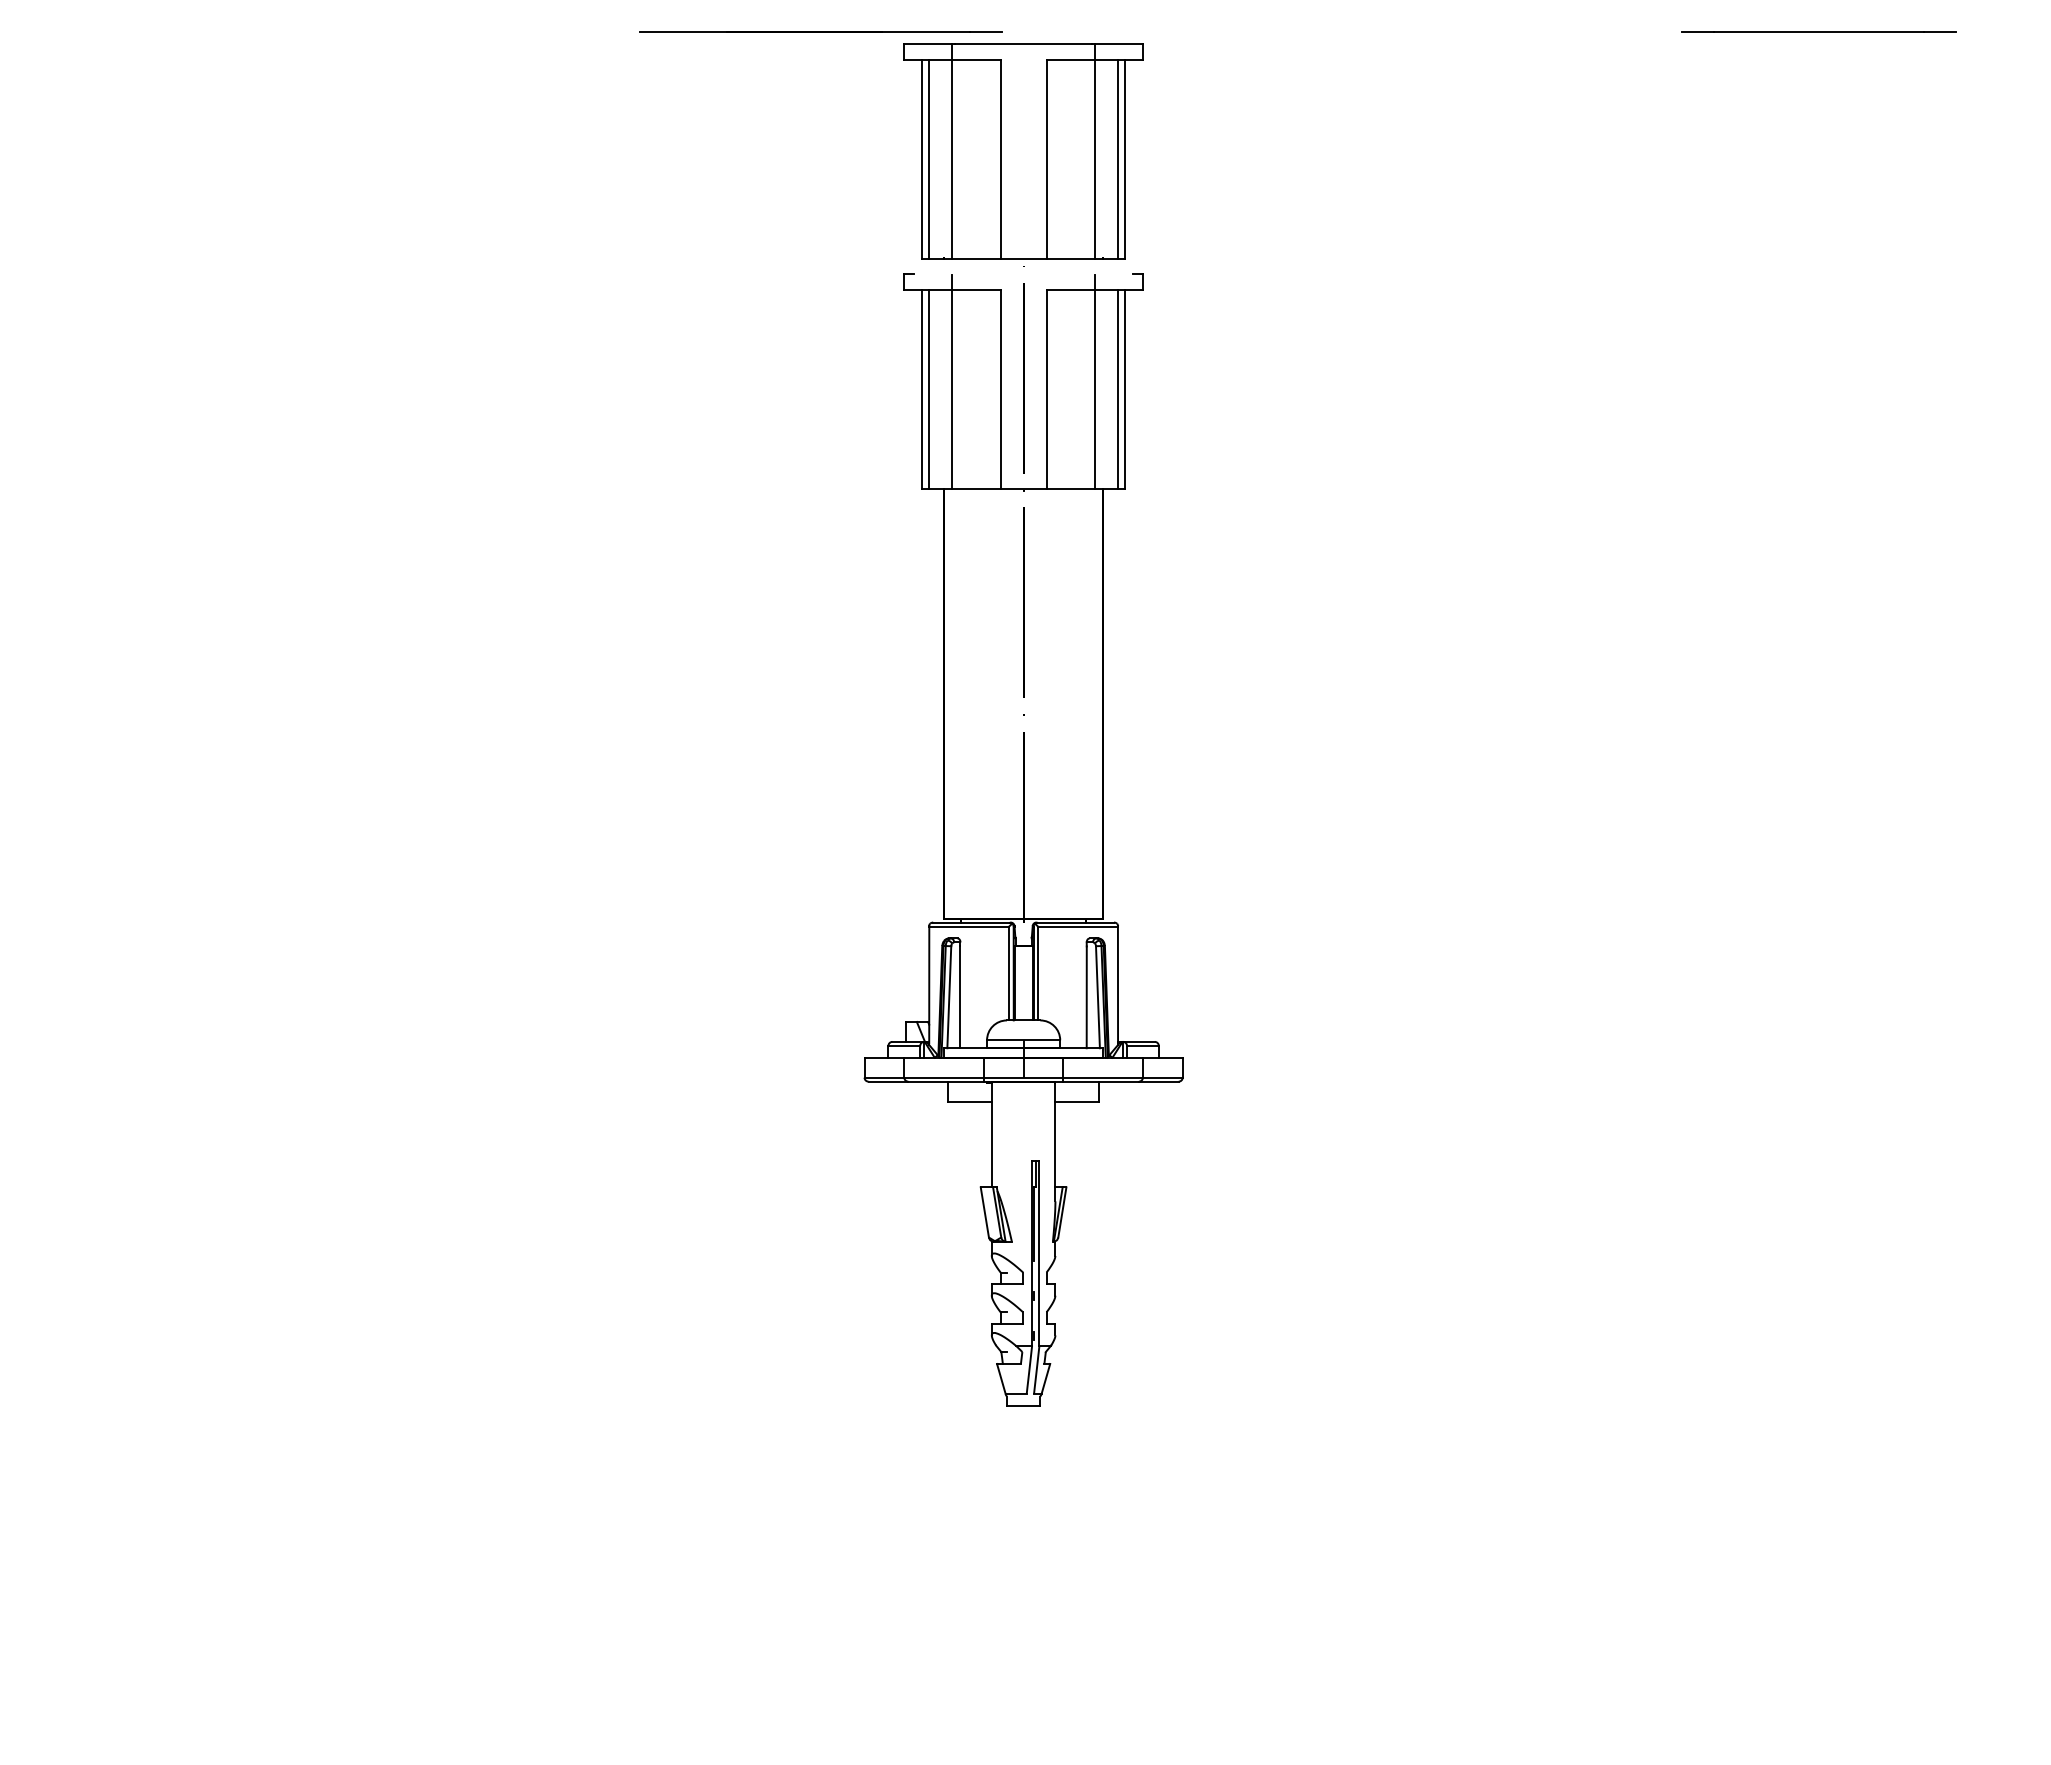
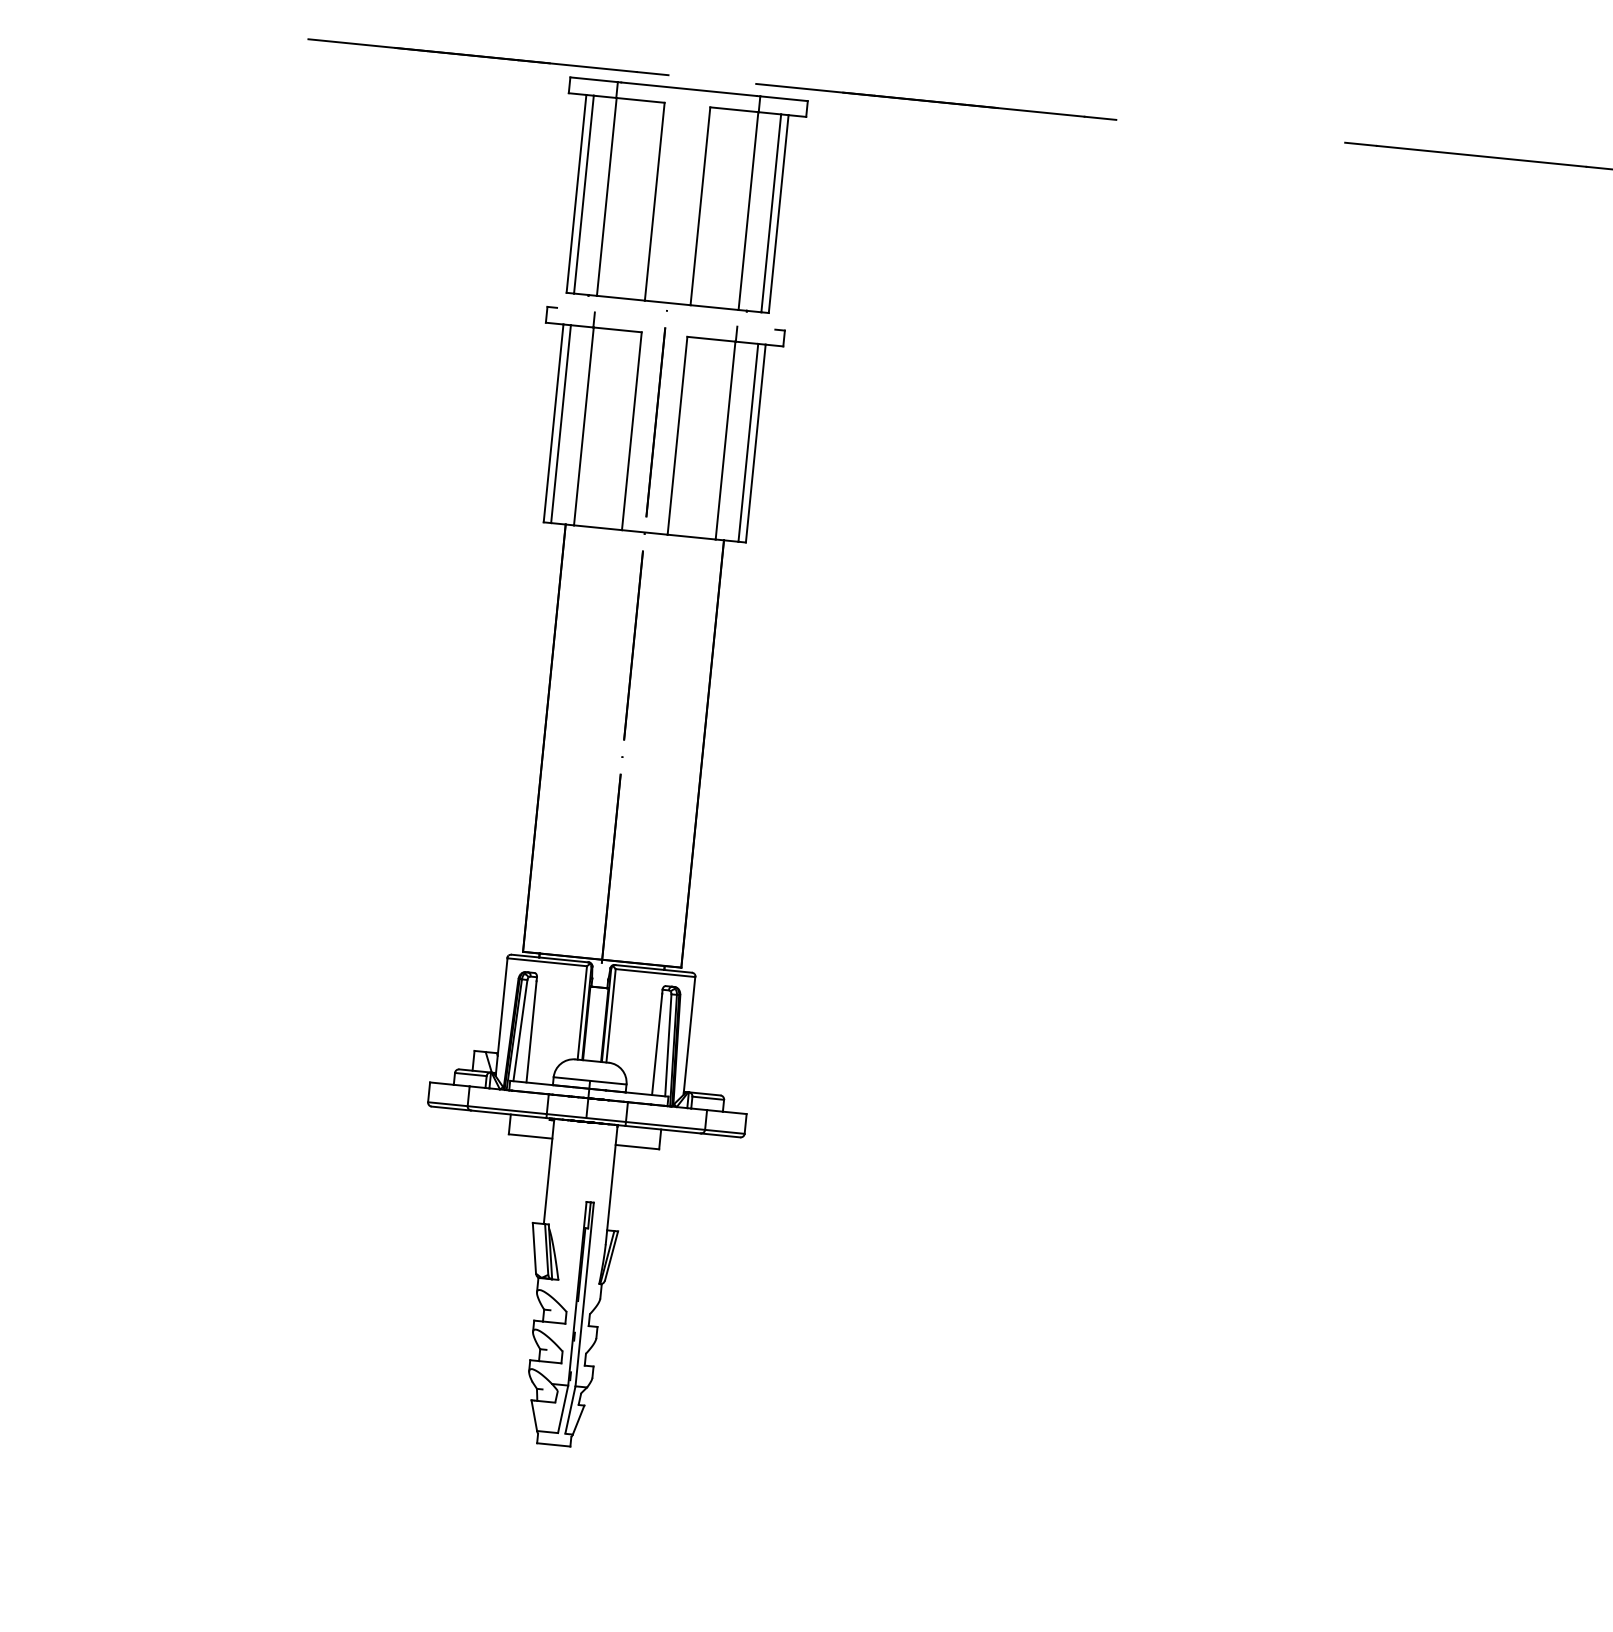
line: (1270, 31) -> (935, 101), added

